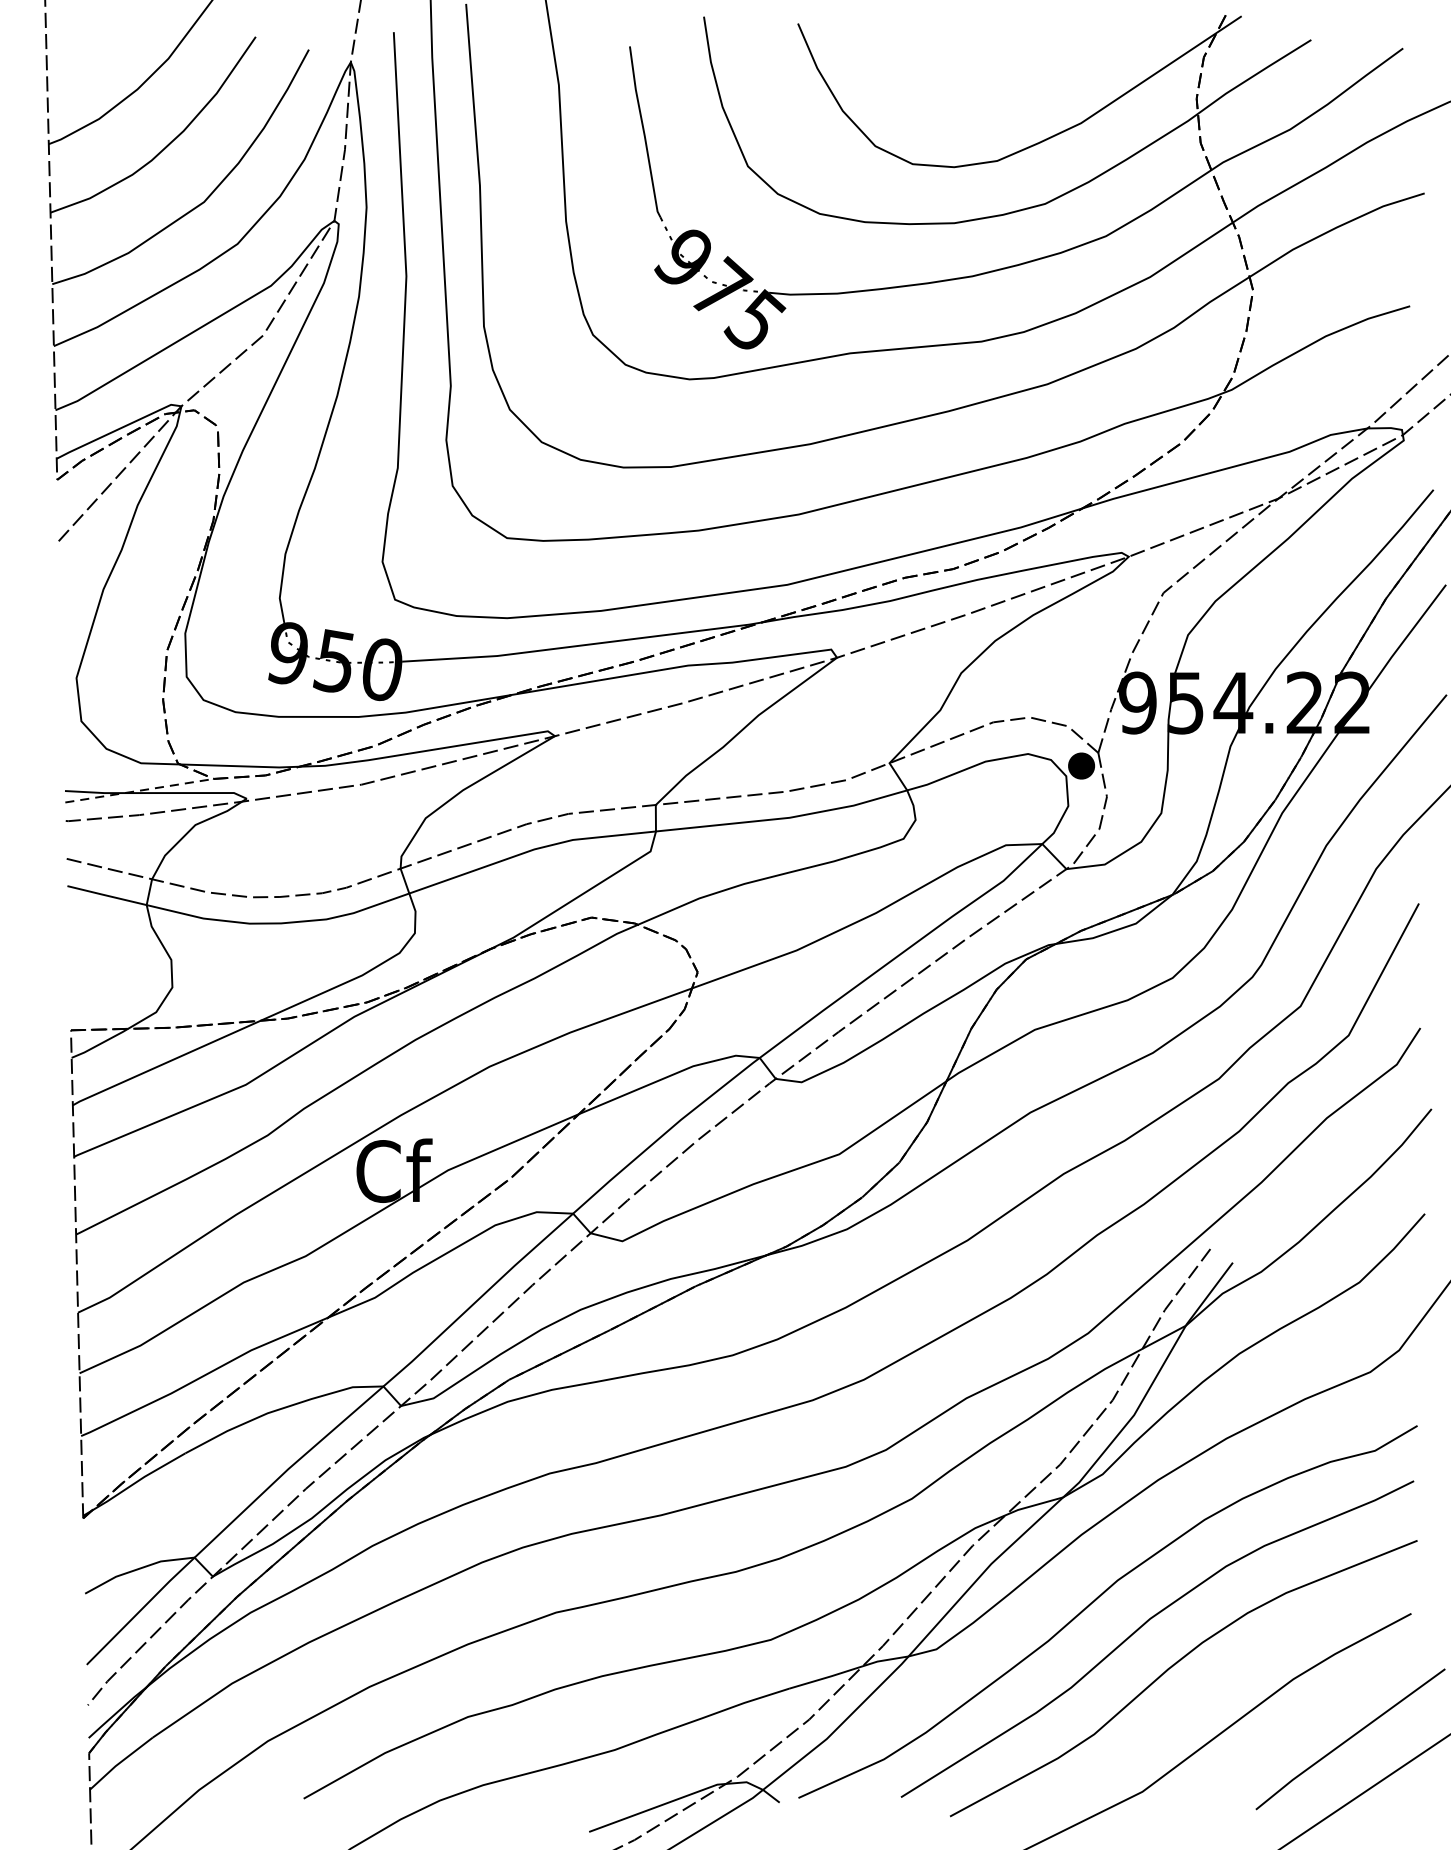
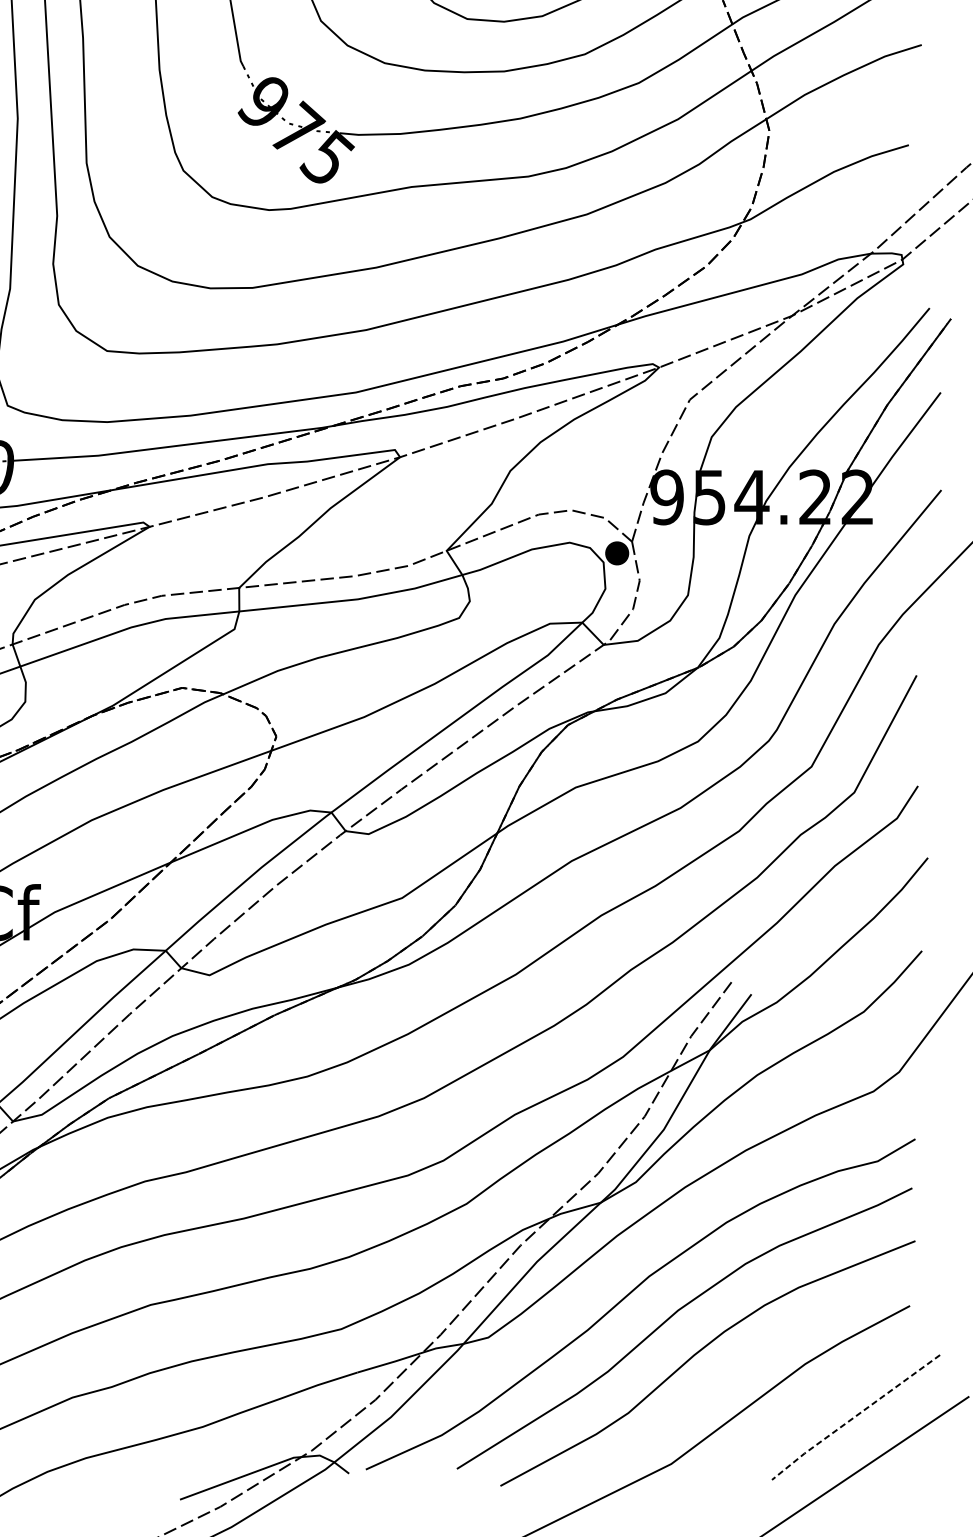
line: (1349, 1738) -> (855, 1416), solid -> dashed

